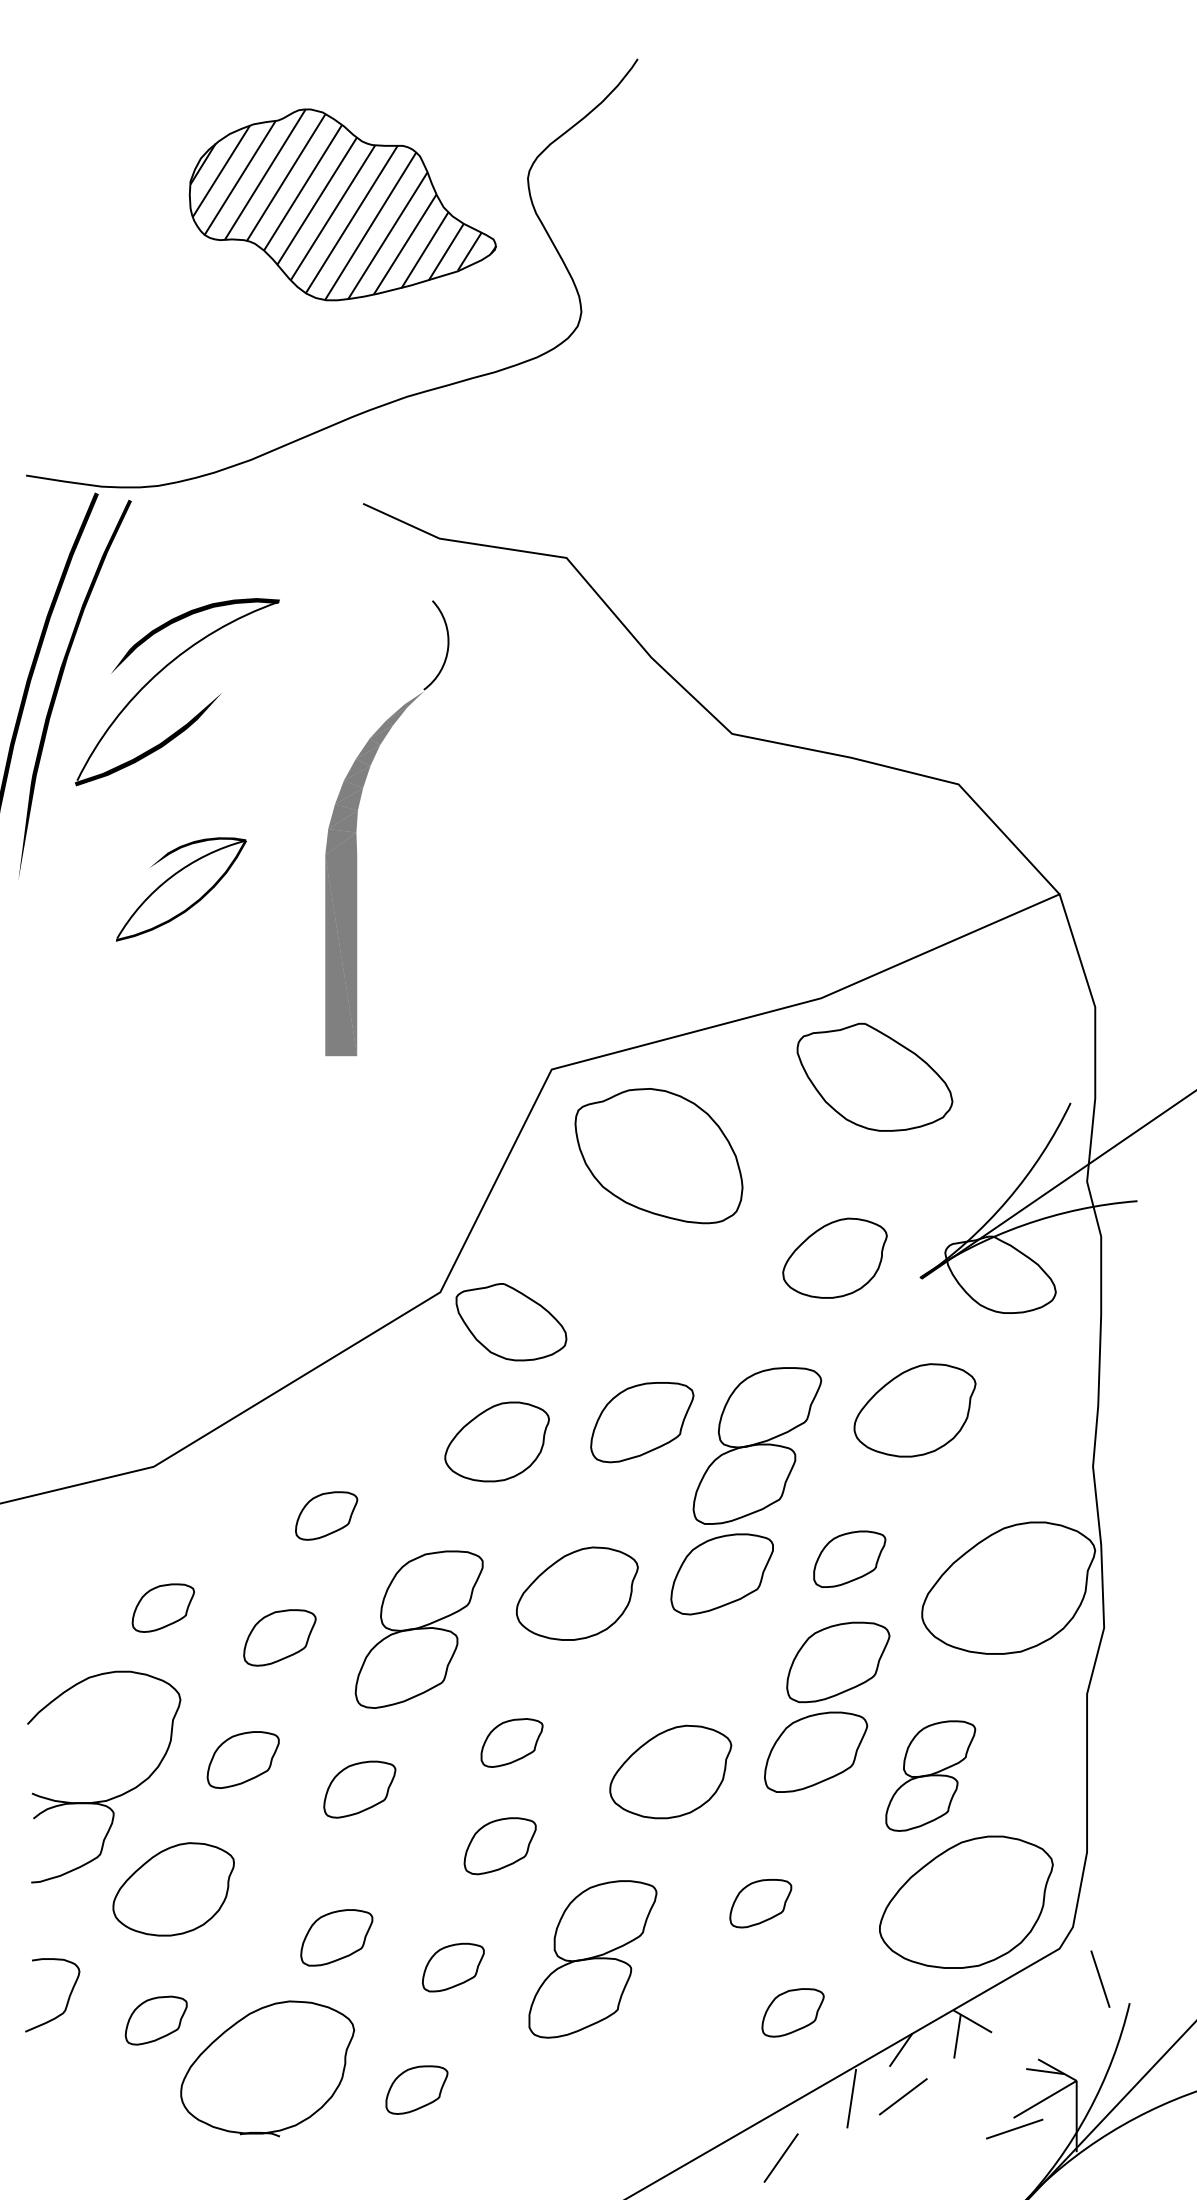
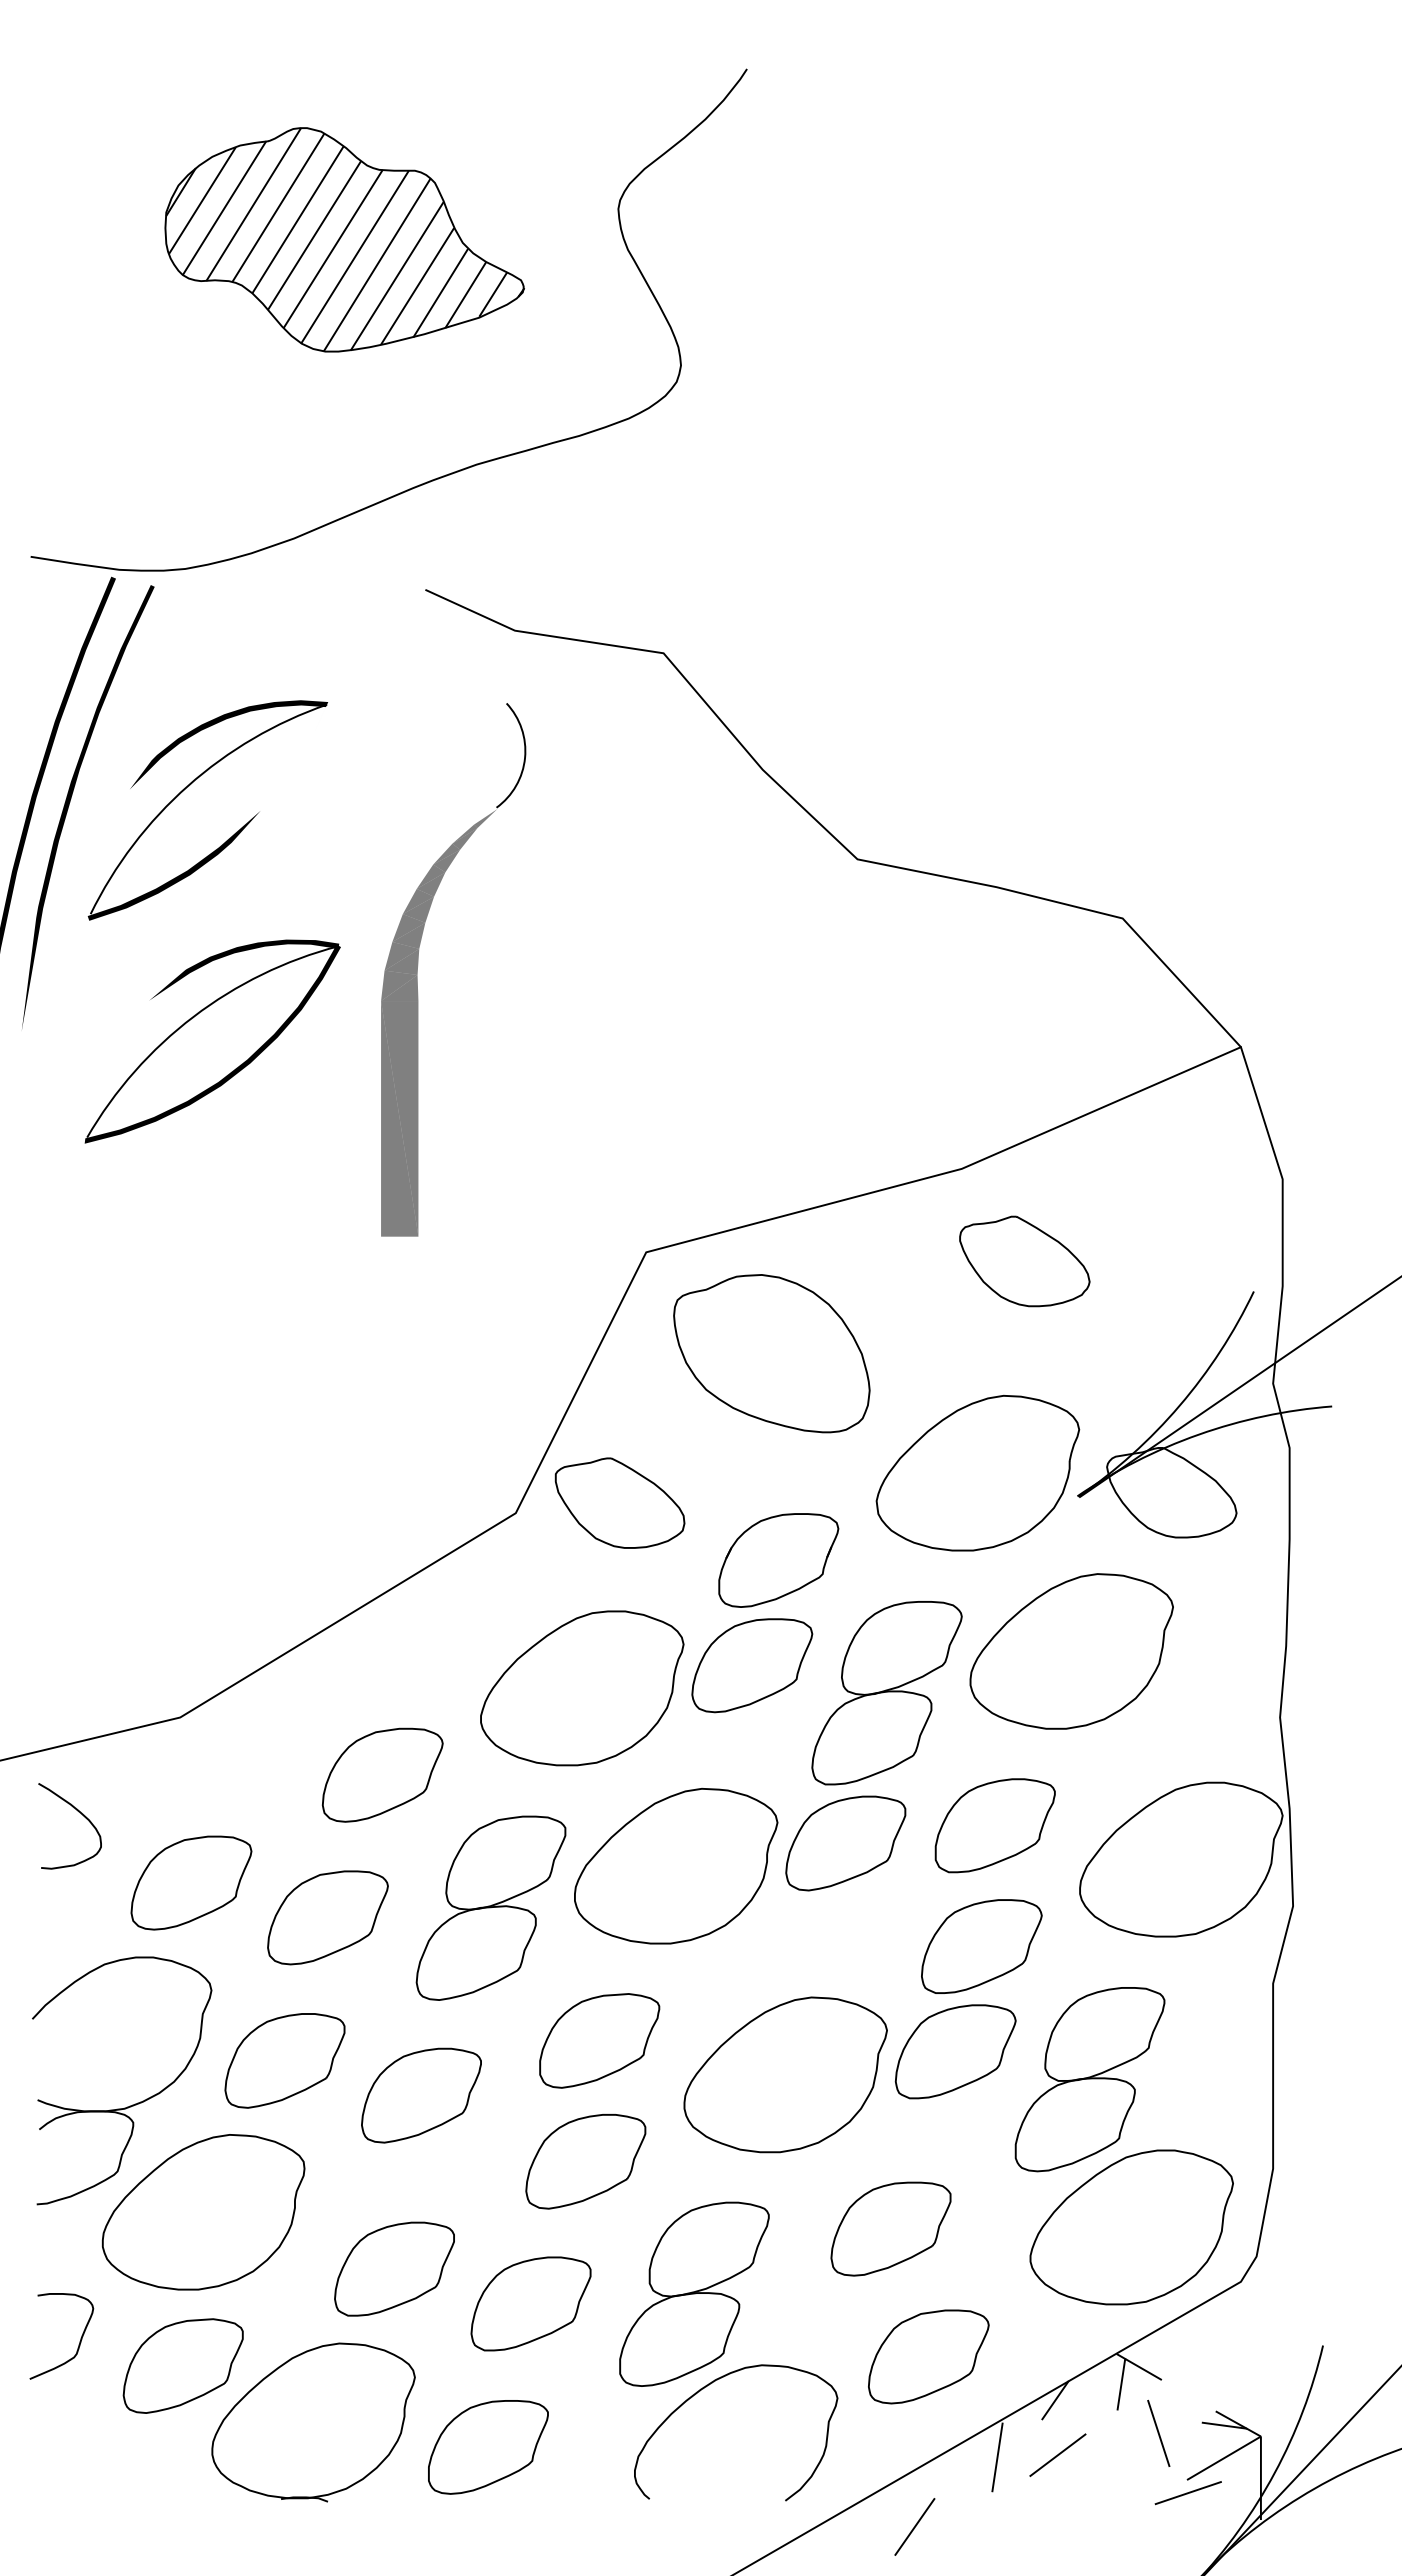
part: (342, 204) -> (344, 239), moved
part: (181, 889) -> (212, 1041), size x1.67
part: (874, 1077) -> (1024, 1261), size x0.71
part: (834, 1258) -> (977, 1473), size x1.67
part: (510, 1321) -> (619, 1502), moved
part: (664, 1332) -> (778, 1560), added
part: (914, 1410) -> (1071, 1651), size x1.43
part: (497, 1442) -> (582, 1688), size x1.67
part: (326, 1515) -> (382, 1774), size x1.67
curve: (66, 1547) -> (78, 1812), added
part: (849, 1559) -> (994, 1825), size x1.43
part: (577, 1593) -> (676, 1865), size x1.43
part: (163, 1607) -> (191, 1882), size x1.67
part: (279, 1637) -> (327, 1917), size x1.43
part: (511, 1742) -> (599, 2040), size x1.67
part: (242, 1759) -> (284, 2060), size x1.43
part: (670, 1771) -> (785, 2074), size x1.43
part: (930, 1775) -> (1089, 2079), size x1.43
part: (359, 1789) -> (421, 2095), size x1.43
part: (499, 1845) -> (585, 2161), size x1.43
part: (173, 1889) -> (203, 2212), size x1.43
part: (760, 1903) -> (890, 2228), size x1.67
part: (336, 1937) -> (394, 2268), size x1.43
part: (452, 1967) -> (530, 2303), size x1.67
line: (1100, 1978) -> (1158, 2432), moved
part: (792, 2012) -> (928, 2356), size x1.67
part: (155, 2020) -> (182, 2365), size x1.67
curve: (603, 2038) -> (706, 2387), added
part: (417, 2090) -> (488, 2447), size x1.67

